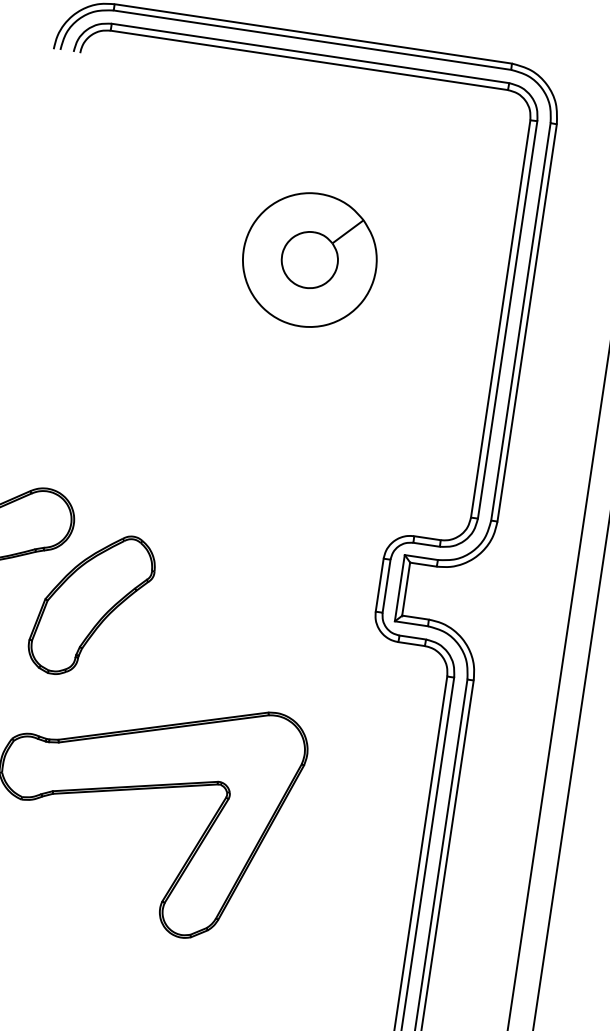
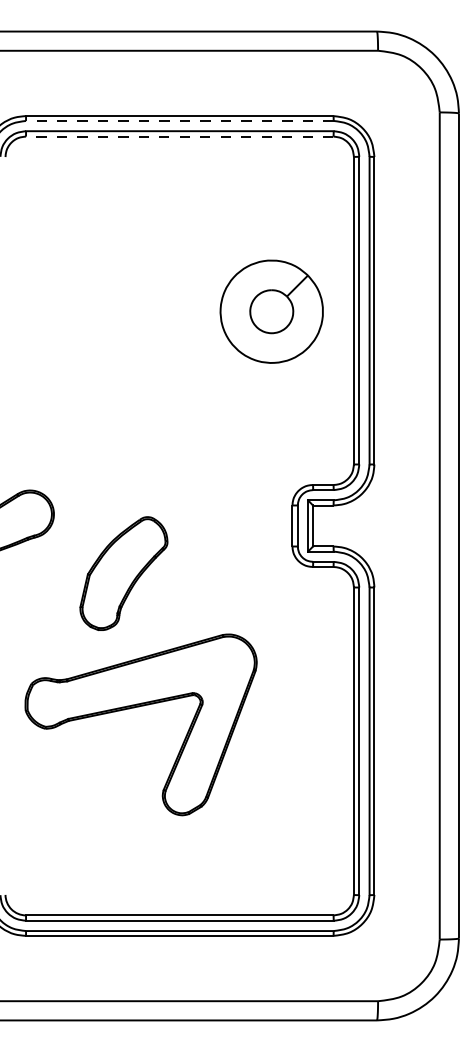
line: (312, 39) -> (179, 120), solid -> dashed
line: (308, 60) -> (179, 136), solid -> dashed
part: (309, 259) -> (271, 311), moved
part: (91, 604) -> (123, 573), moved

